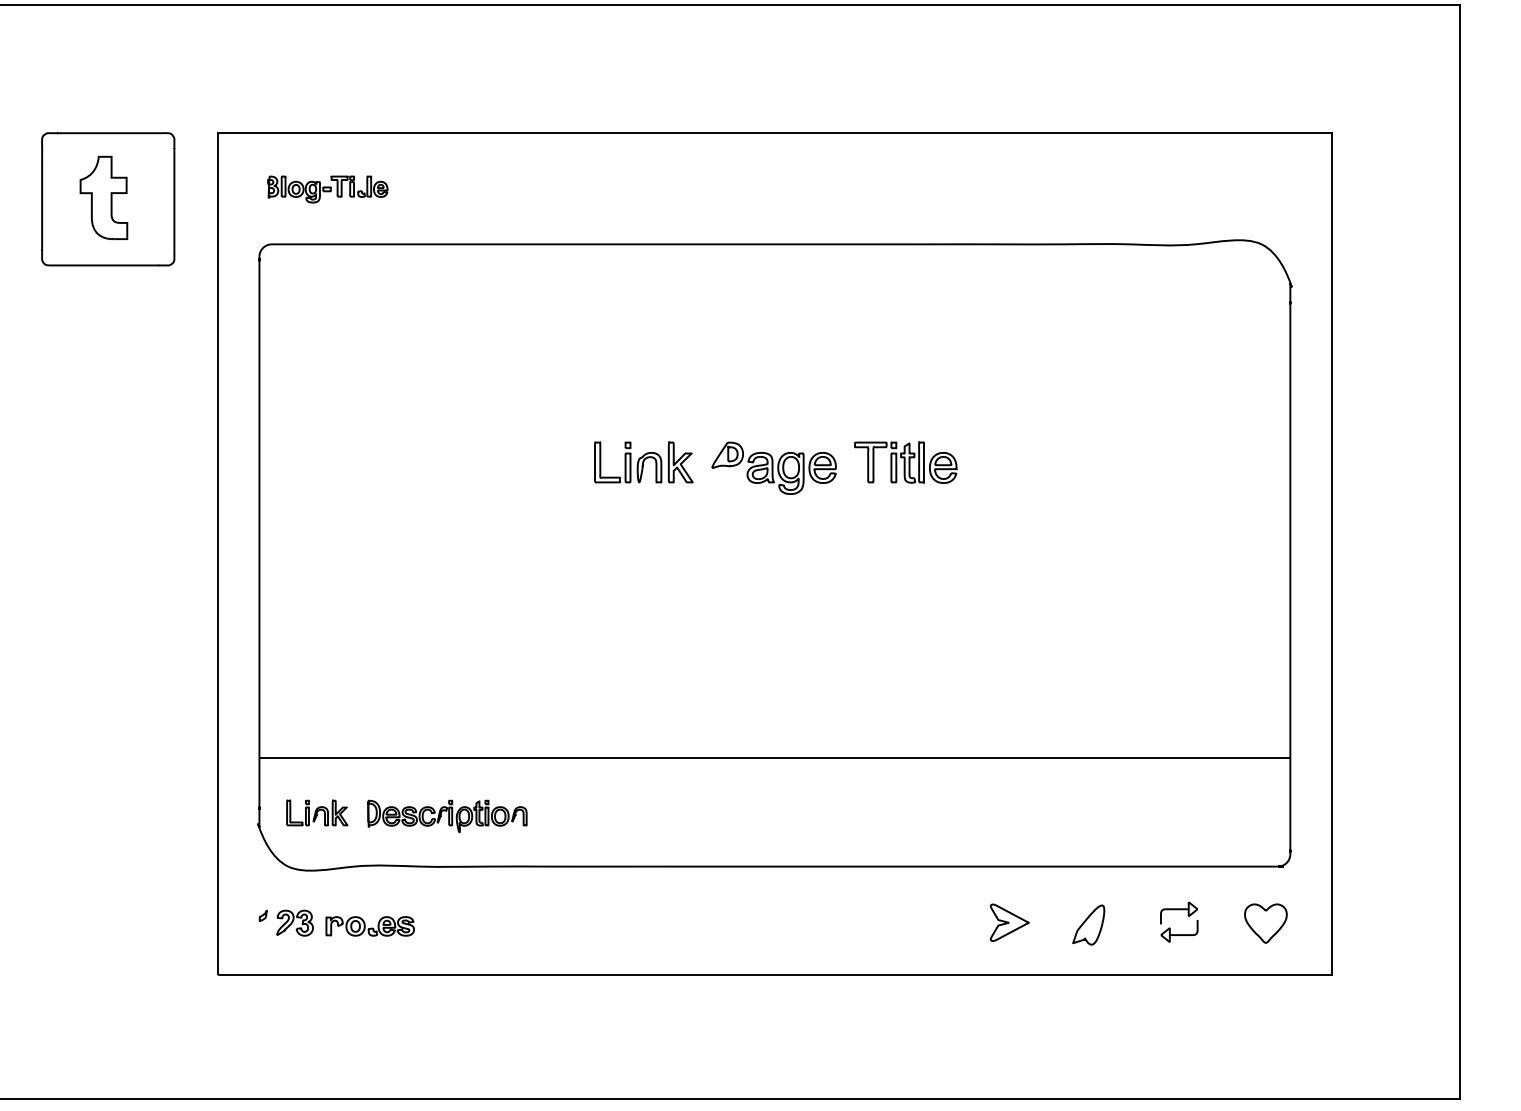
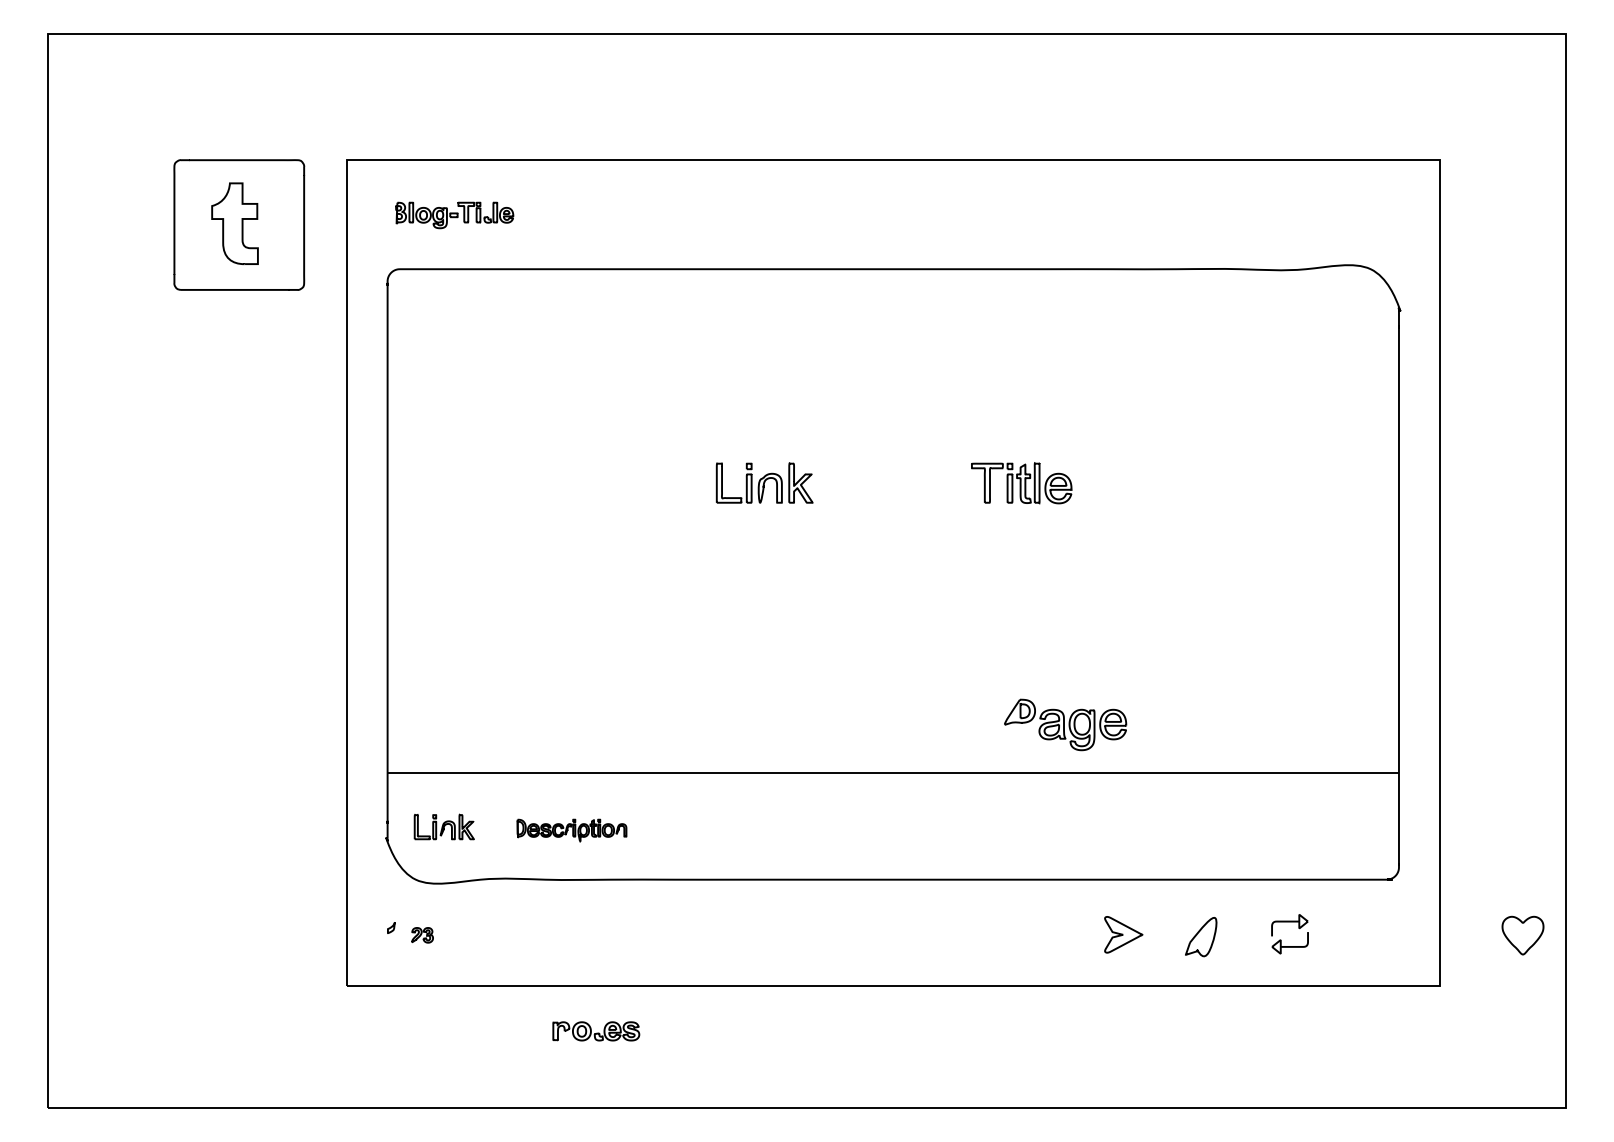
part: (774, 467) -> (1065, 724), moved
part: (446, 816) -> (571, 830), size x0.7
part: (295, 923) -> (422, 935), size x0.6
part: (1265, 923) -> (1522, 935), moved
part: (370, 926) -> (596, 1031), moved

